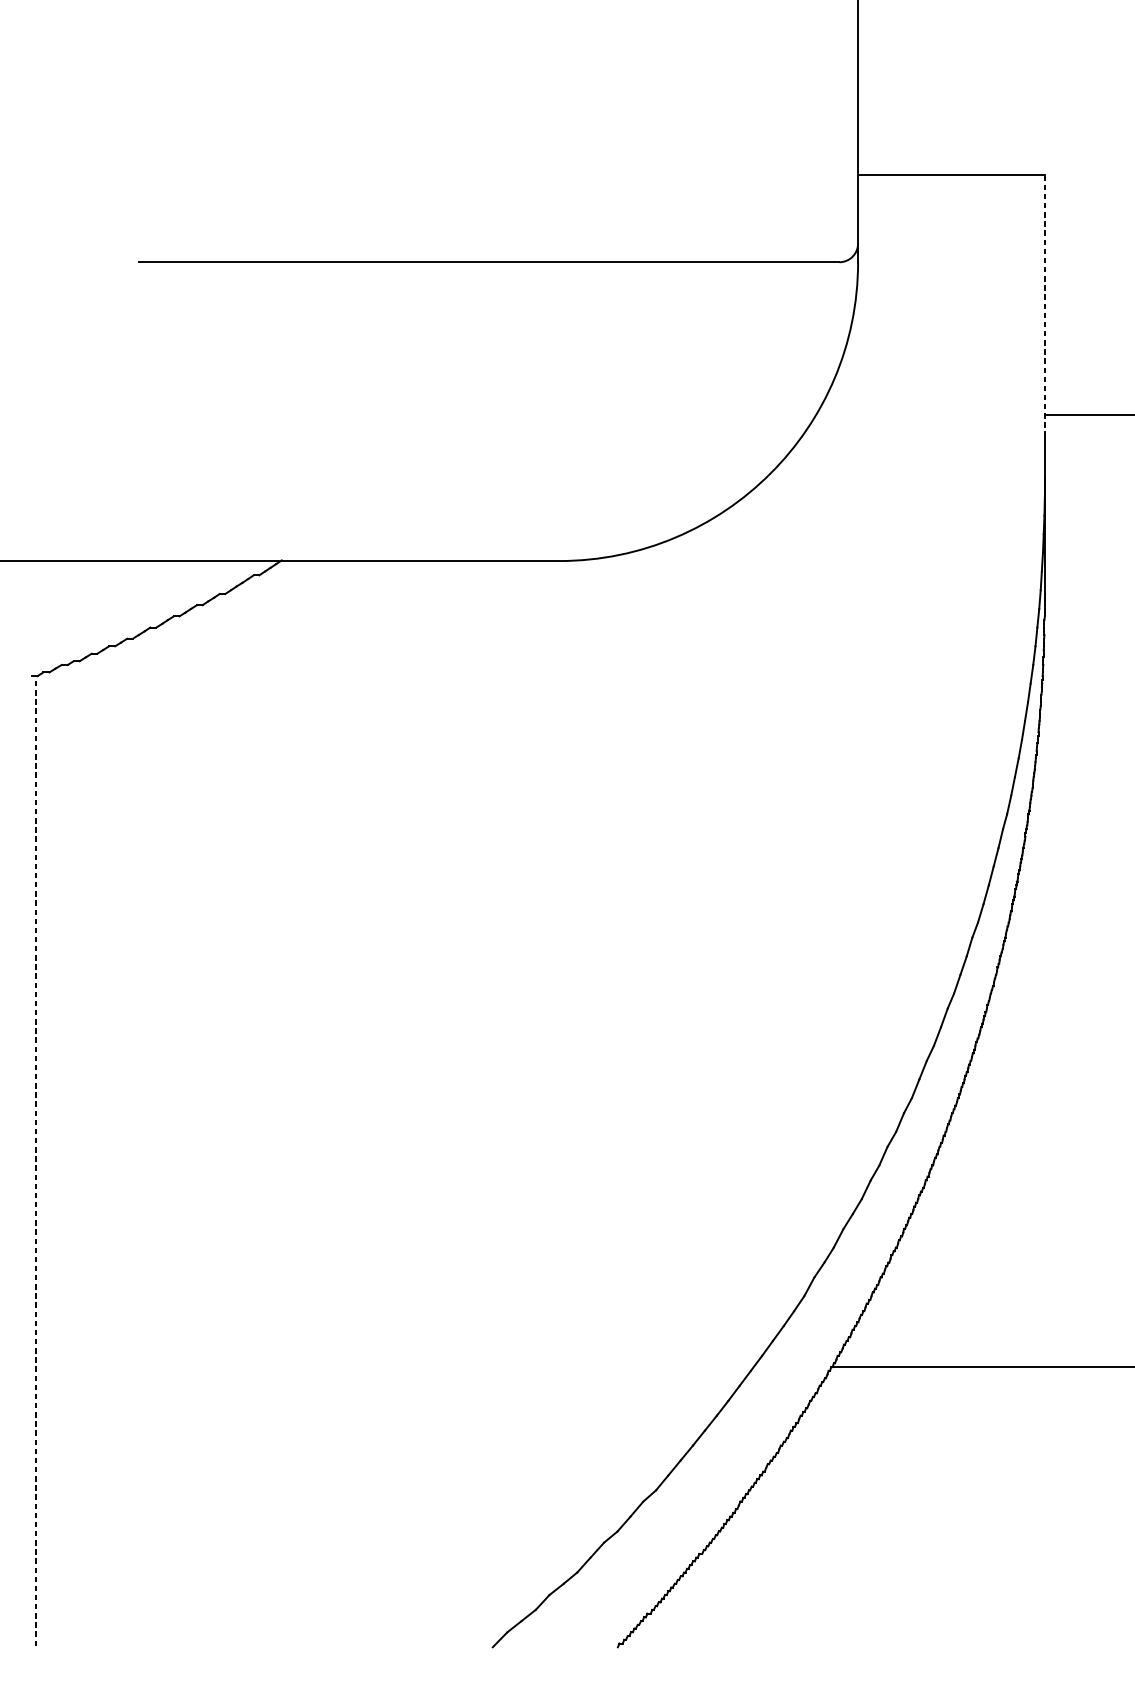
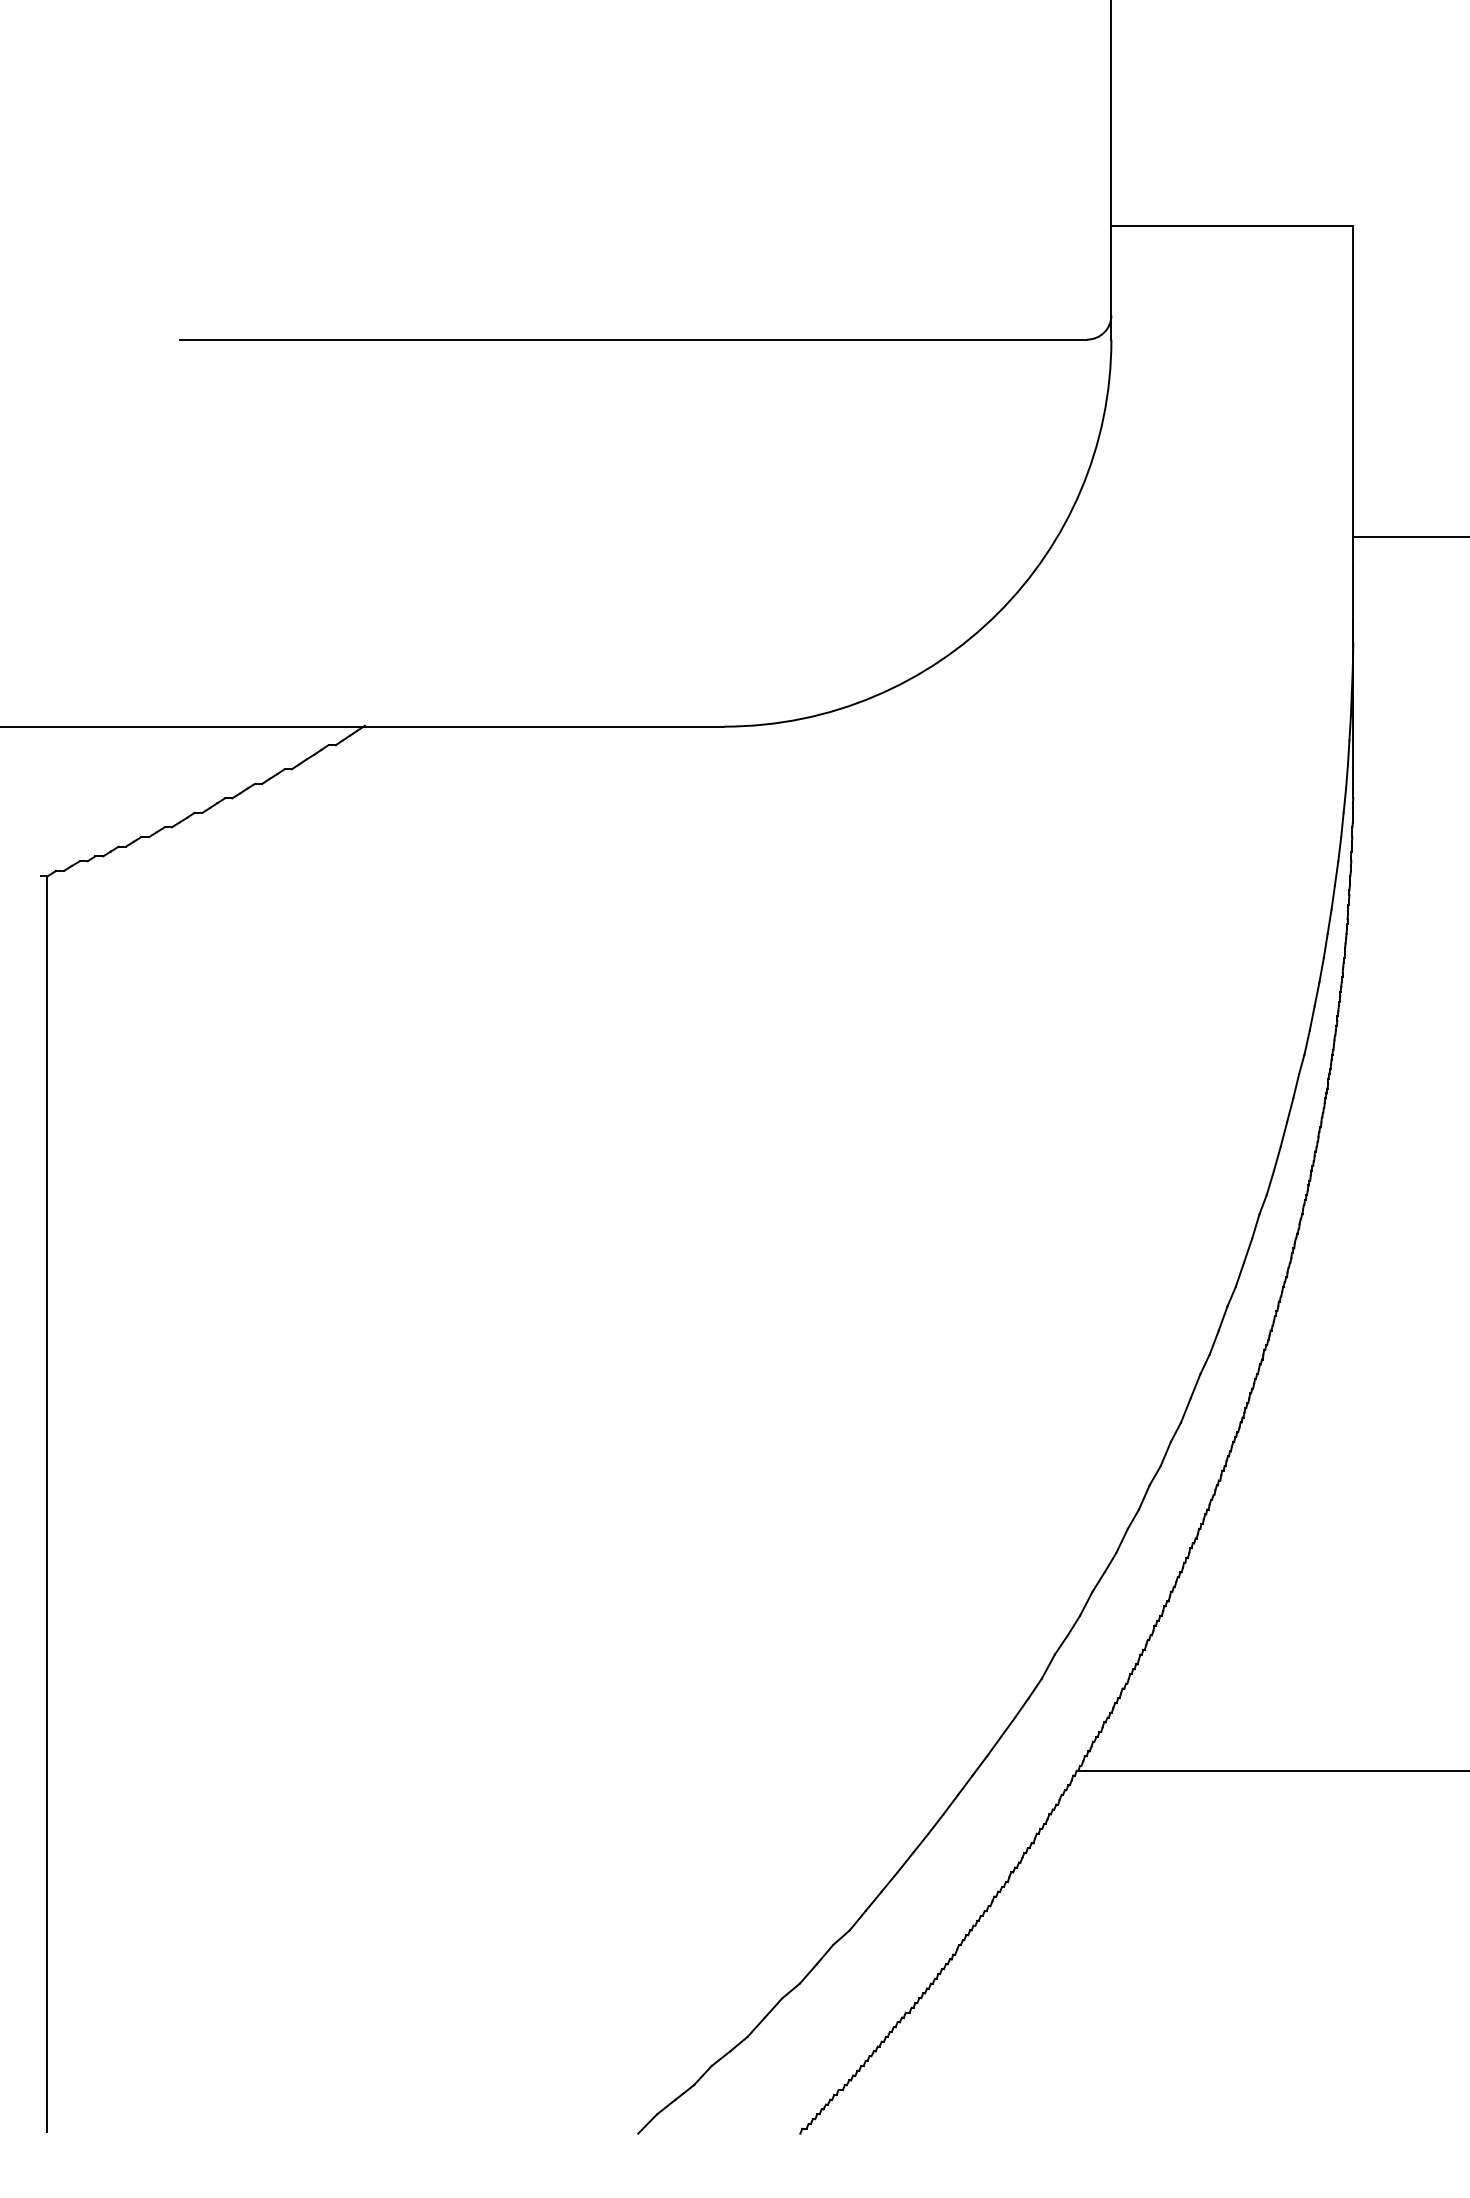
line: (1044, 306) -> (1353, 396), dashed -> solid
line: (36, 1160) -> (47, 1503), dashed -> solid

